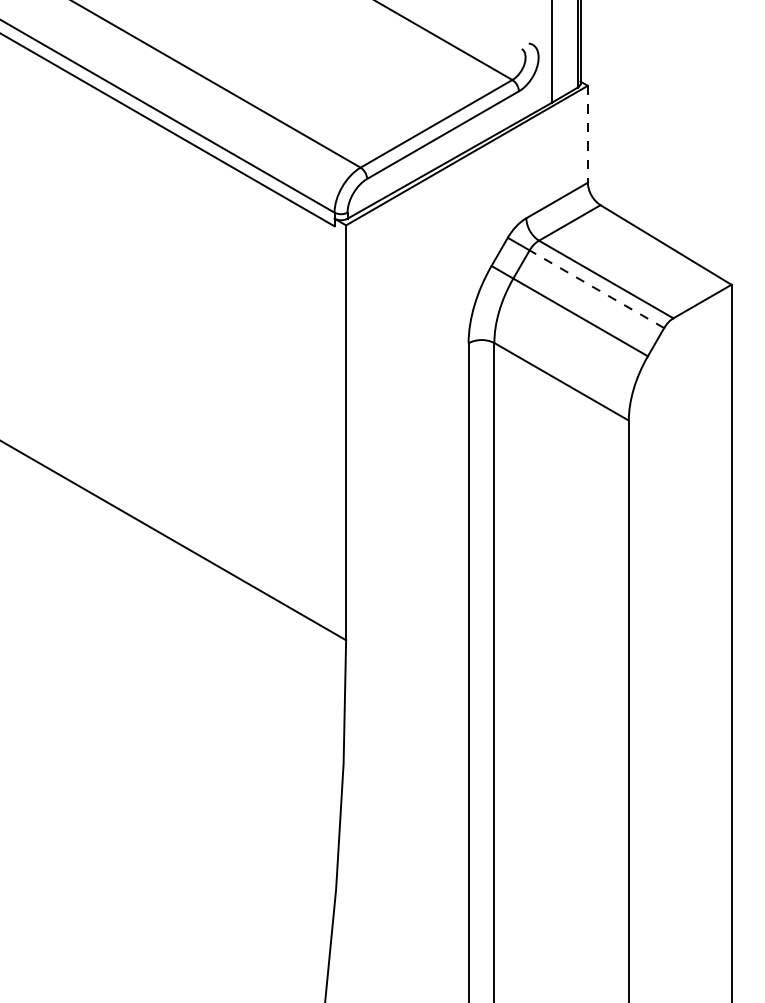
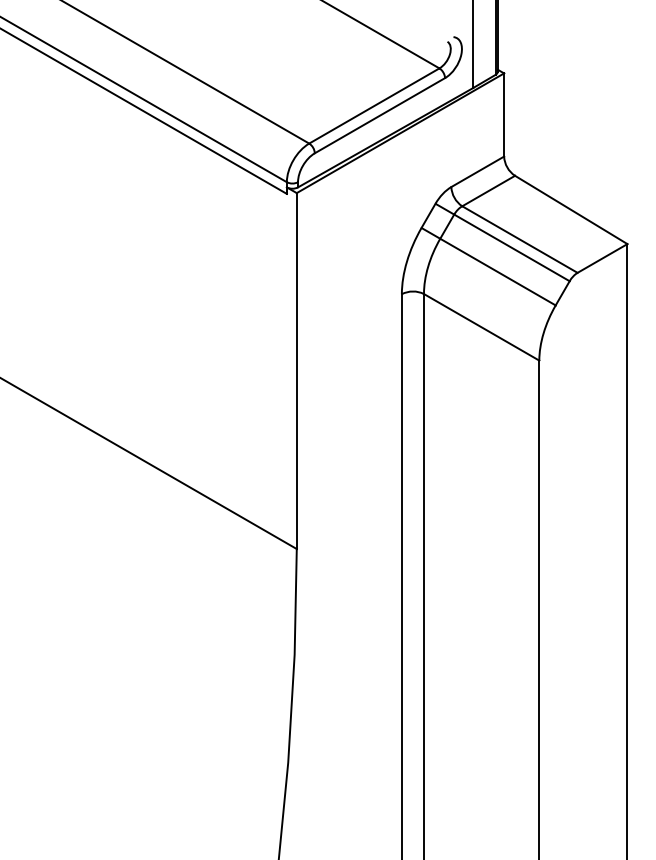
line: (587, 134) -> (503, 115), dashed -> solid
line: (596, 289) -> (511, 248), dashed -> solid

